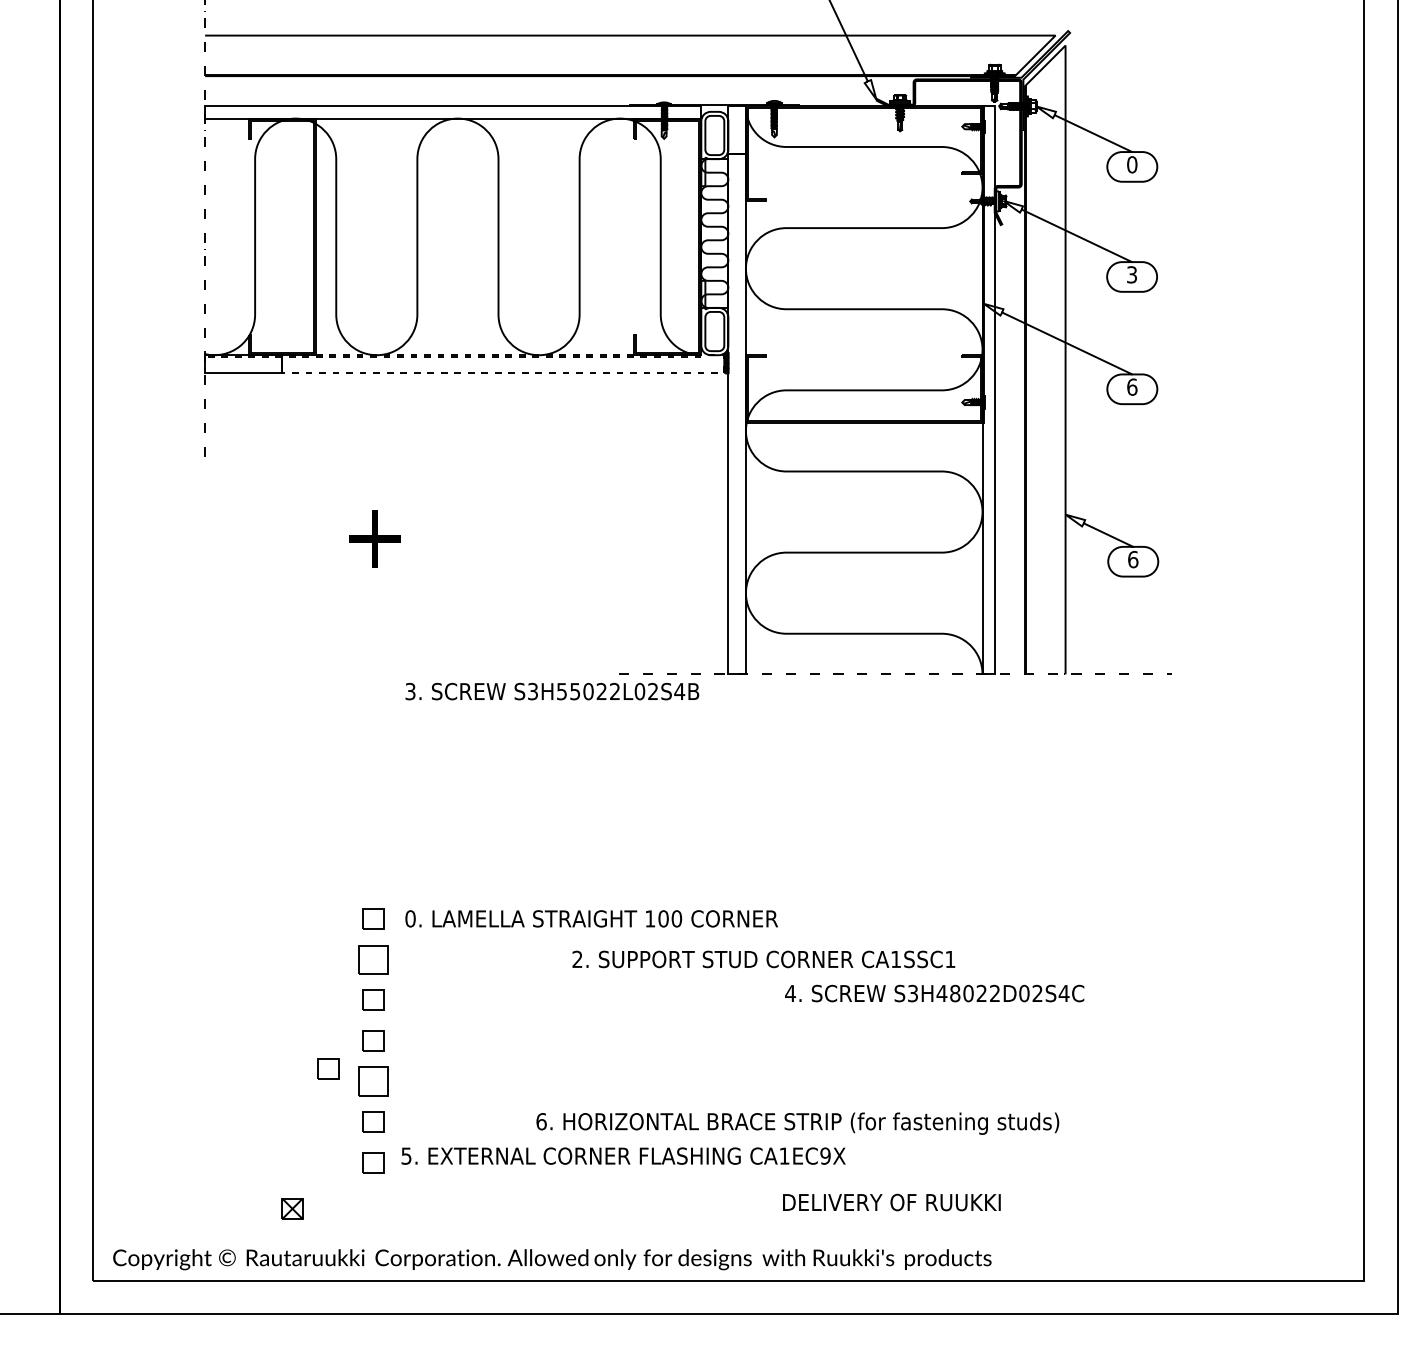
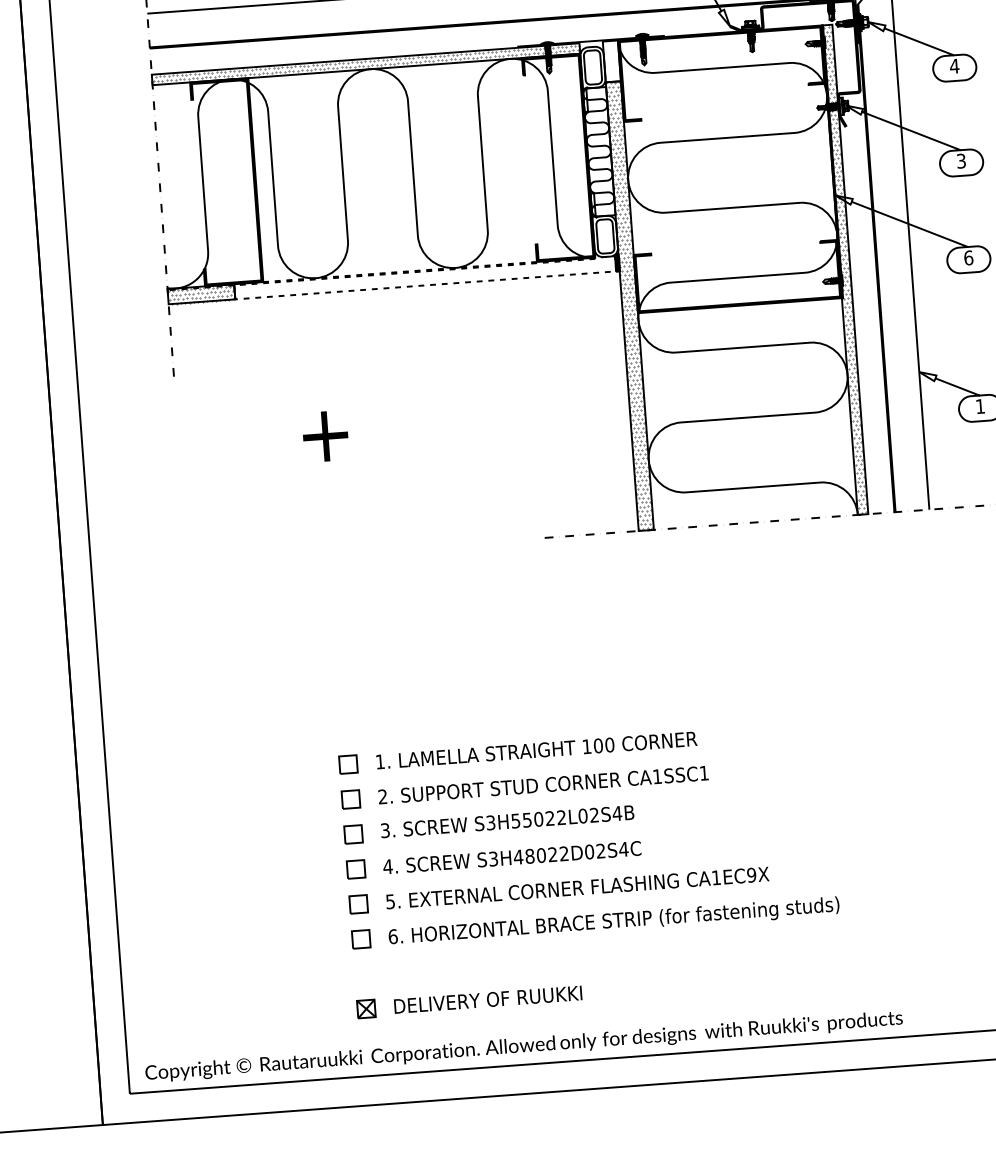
hatch: (453, 111) -> (366, 63), added
text: (1131, 164) -> (953, 66), 0 -> 4
hatch: (243, 364) -> (201, 294), added
hatch: (988, 390) -> (844, 269), added
hatch: (736, 412) -> (629, 304), added
text: (1133, 559) -> (980, 406), 6 -> 1
text: (552, 691) -> (507, 821), moved
text: (410, 918) -> (380, 761), 0. -> 1.
part: (373, 959) -> (350, 799), size x0.71
text: (763, 959) -> (543, 785), moved
text: (934, 993) -> (512, 857), moved
part: (328, 1068) -> (319, 896), removed
part: (373, 1081) -> (358, 904), size x0.71
text: (797, 1123) -> (613, 922), moved
text: (623, 1155) -> (577, 887), moved
part: (373, 1162) -> (363, 974), removed
text: (891, 1202) -> (487, 999), moved
part: (292, 1208) -> (366, 1008), moved

